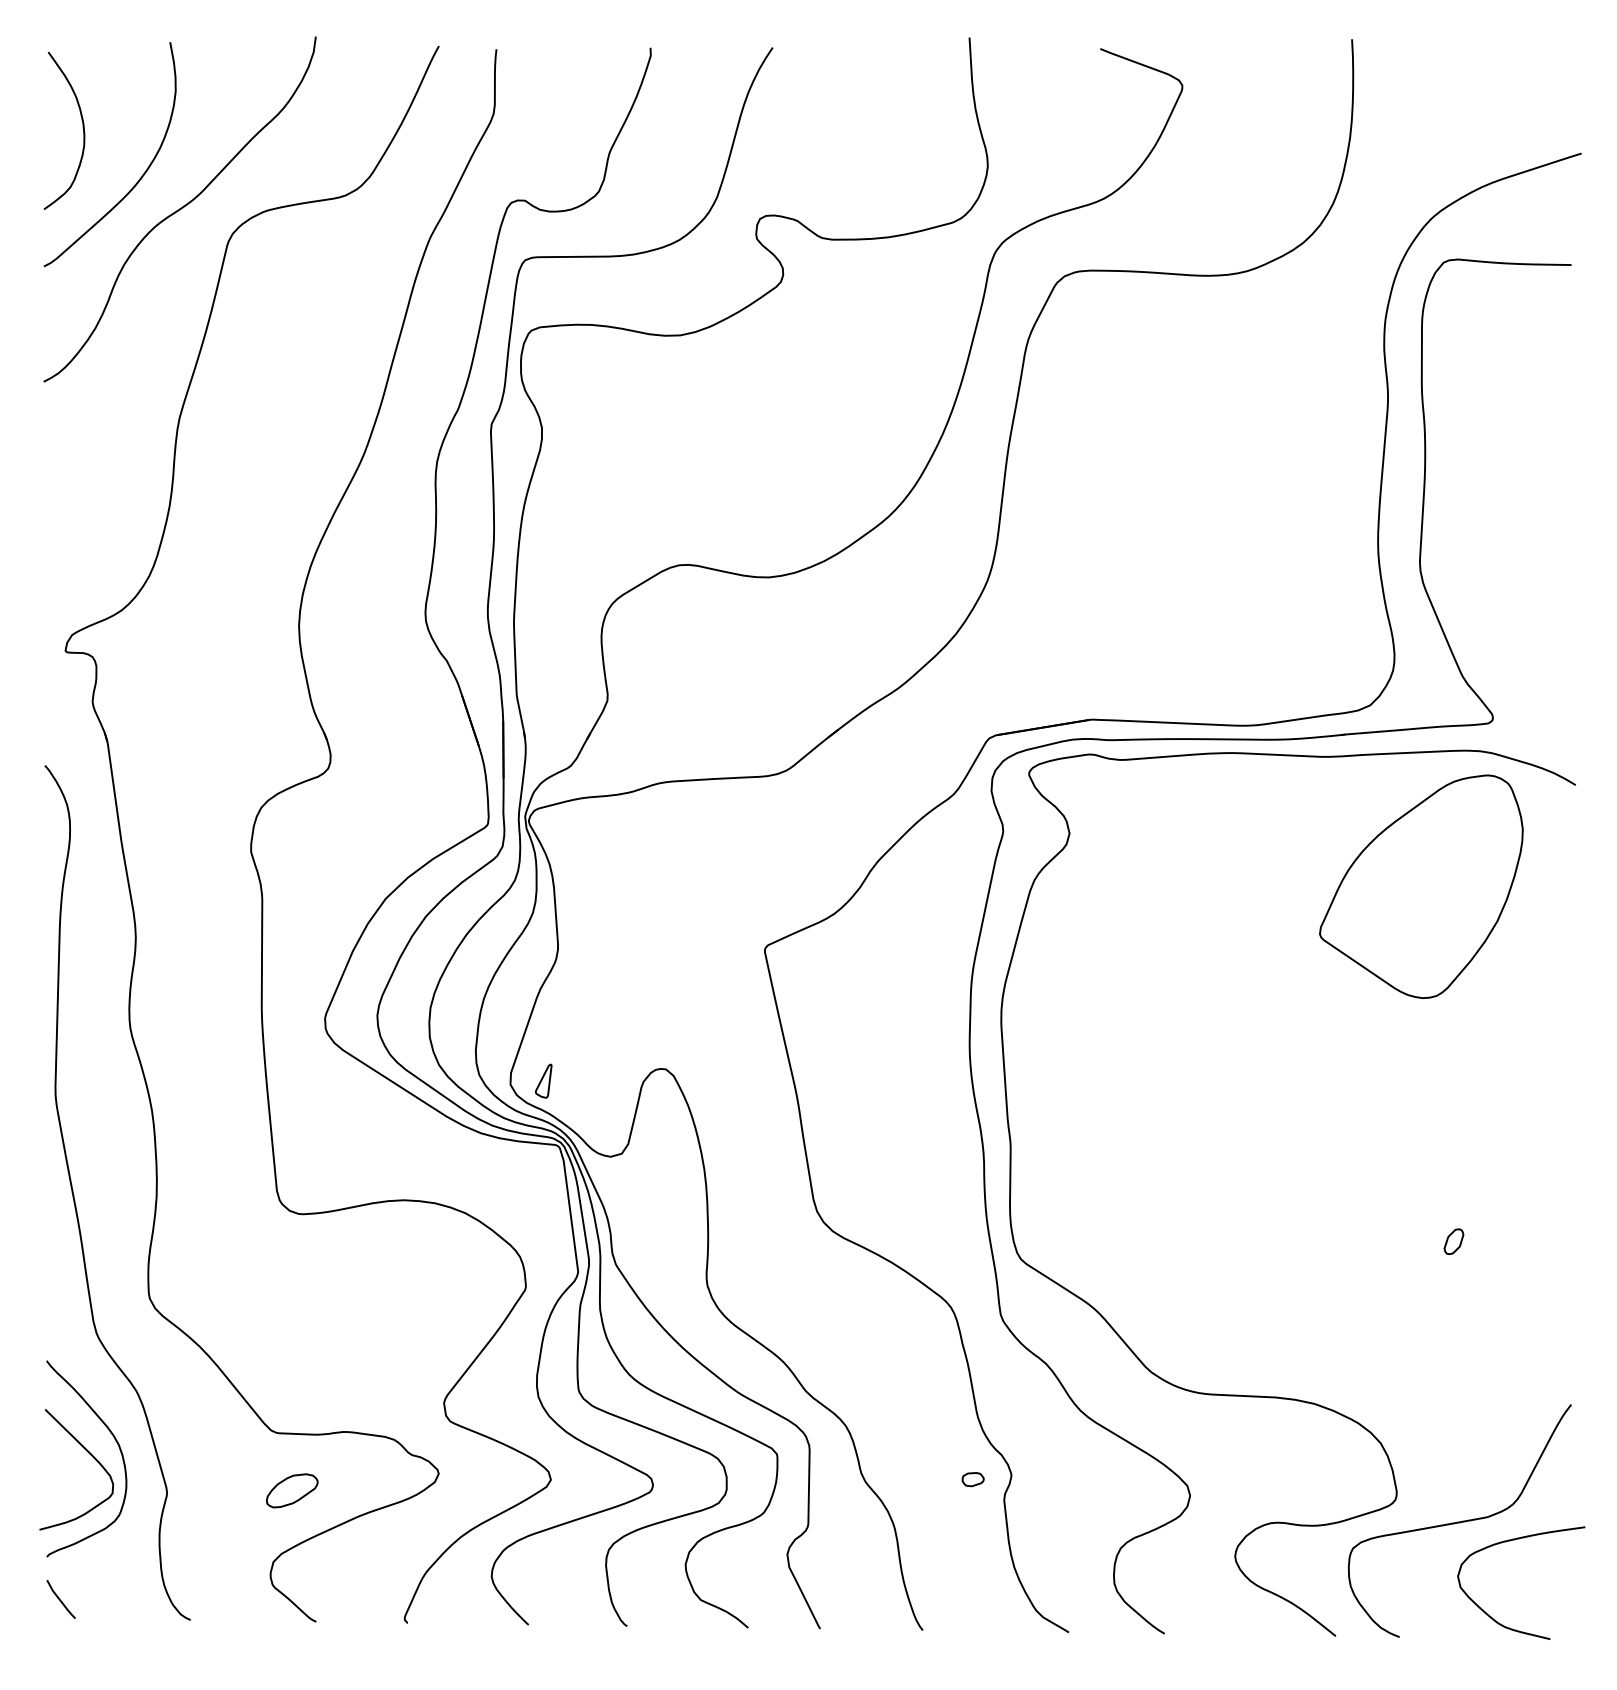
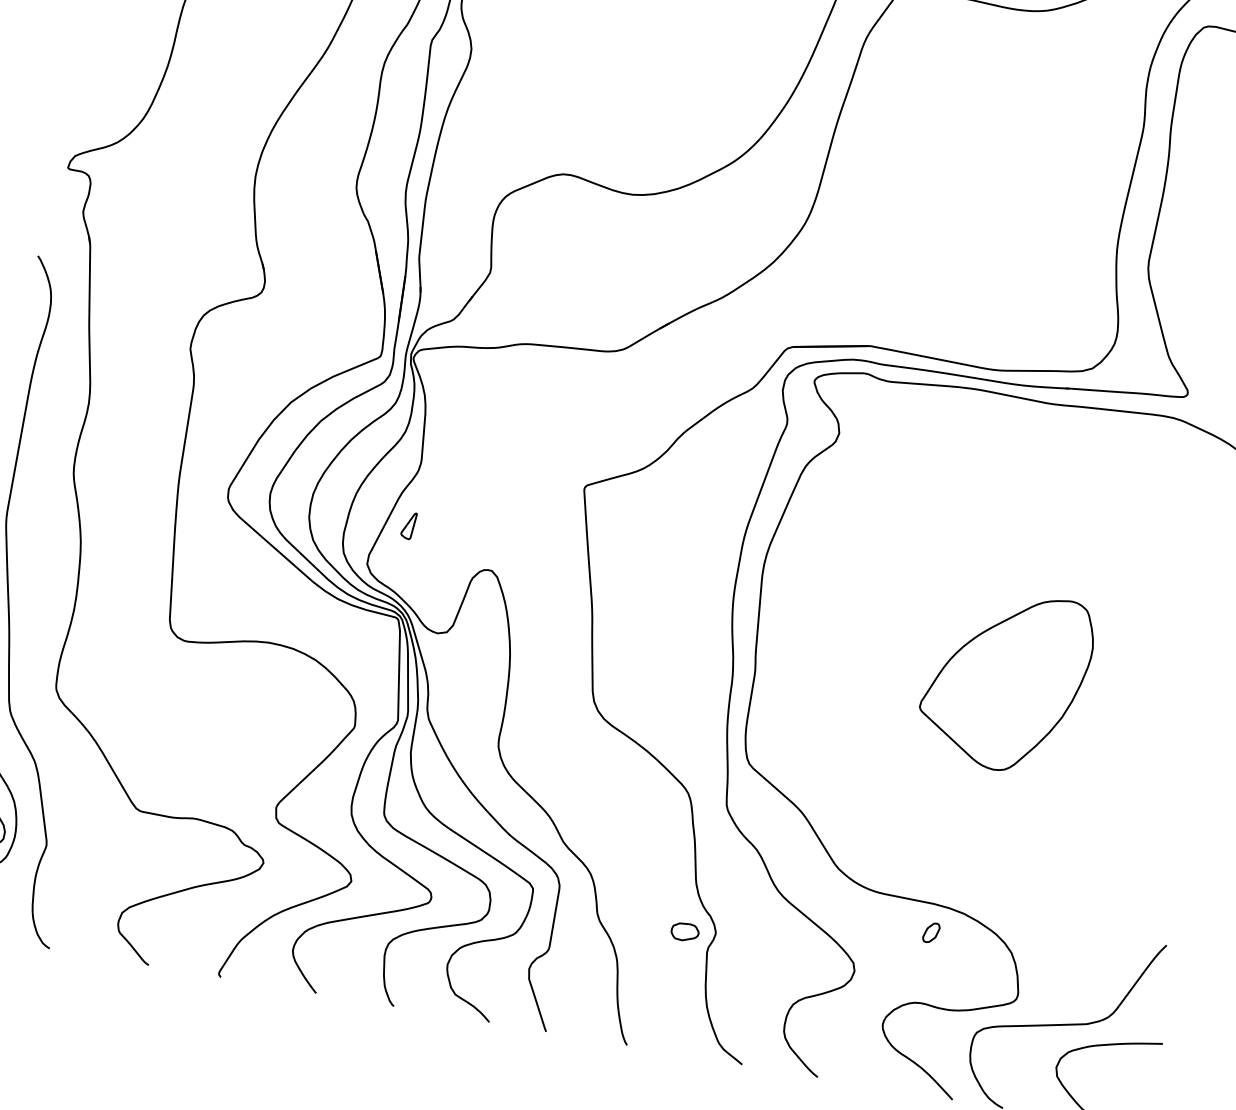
part: (1421, 886) -> (1005, 681), moved
part: (543, 1080) -> (408, 525), moved
part: (1453, 1241) -> (931, 932), moved
part: (972, 1479) -> (684, 932), size x1.6
part: (292, 1490) -> (145, 858), removed

